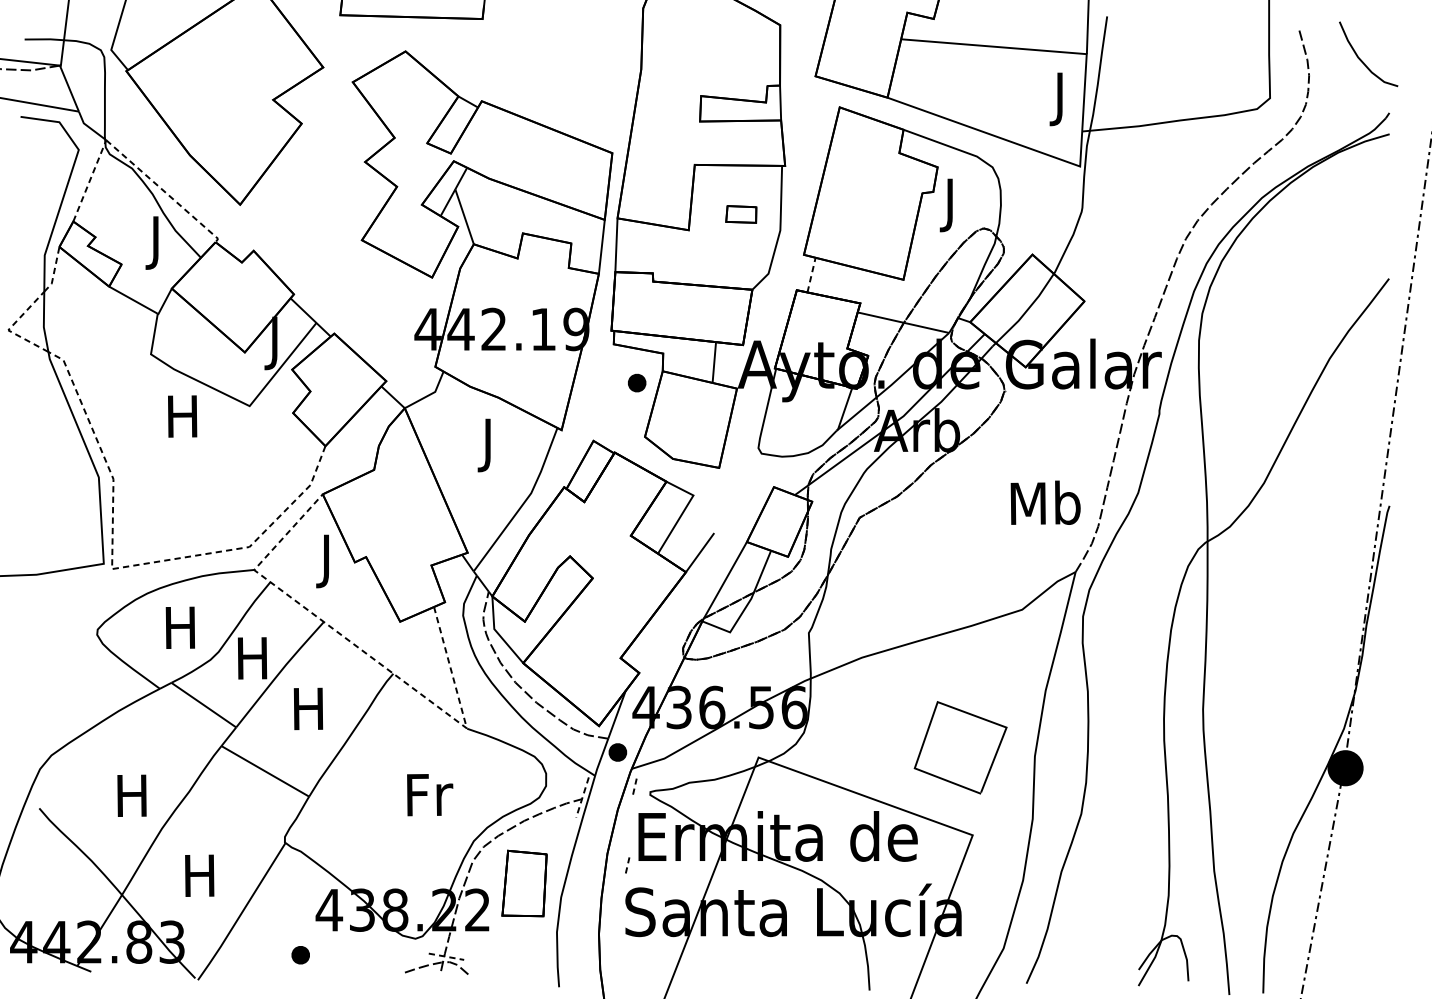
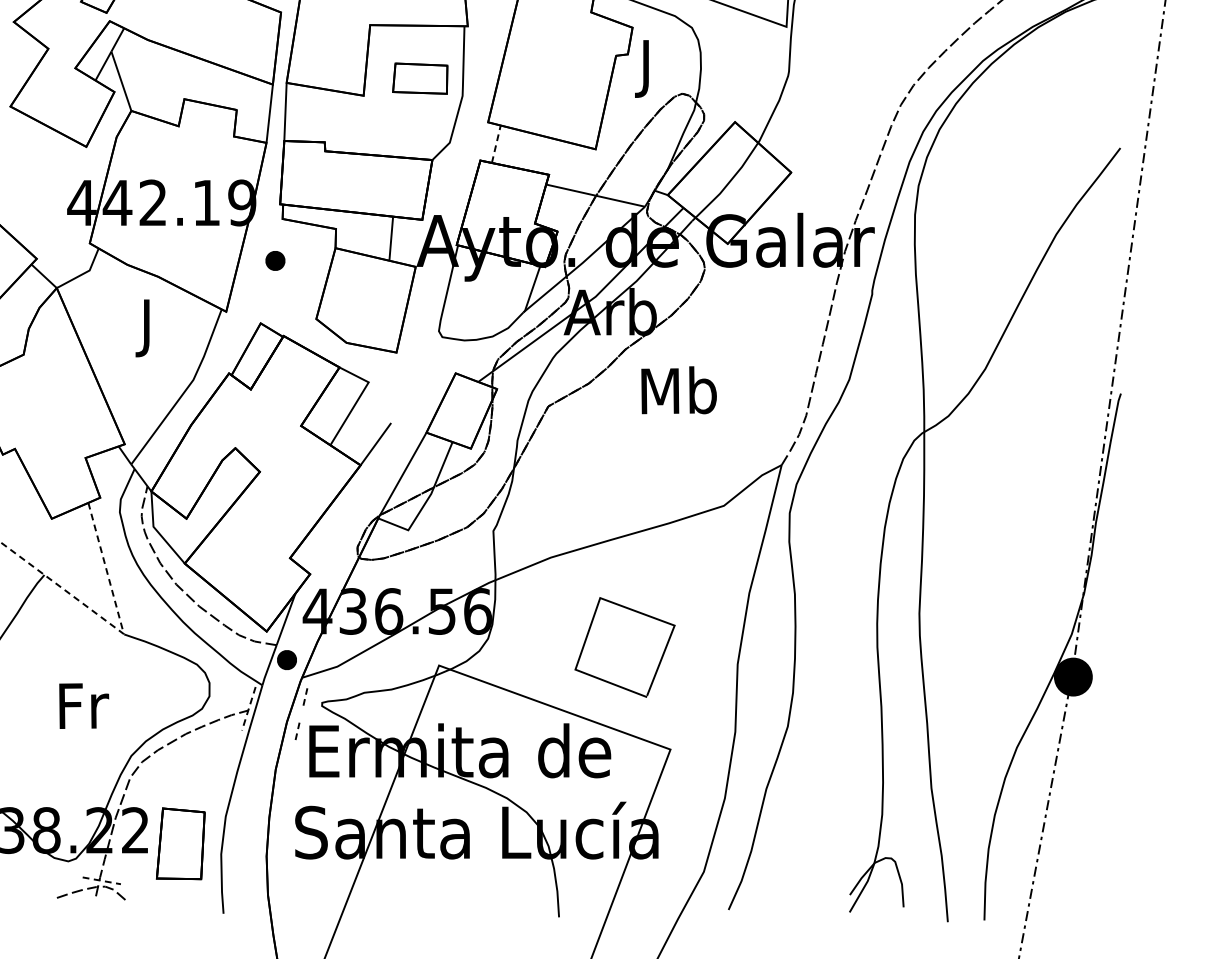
part: (741, 214) -> (420, 78), size x1.67
part: (637, 382) -> (275, 260), moved
text: (1045, 502) -> (678, 389), moved
line: (970, 715) -> (635, 612), moved
line: (627, 863) -> (297, 729), moved
part: (524, 883) -> (180, 843), moved

